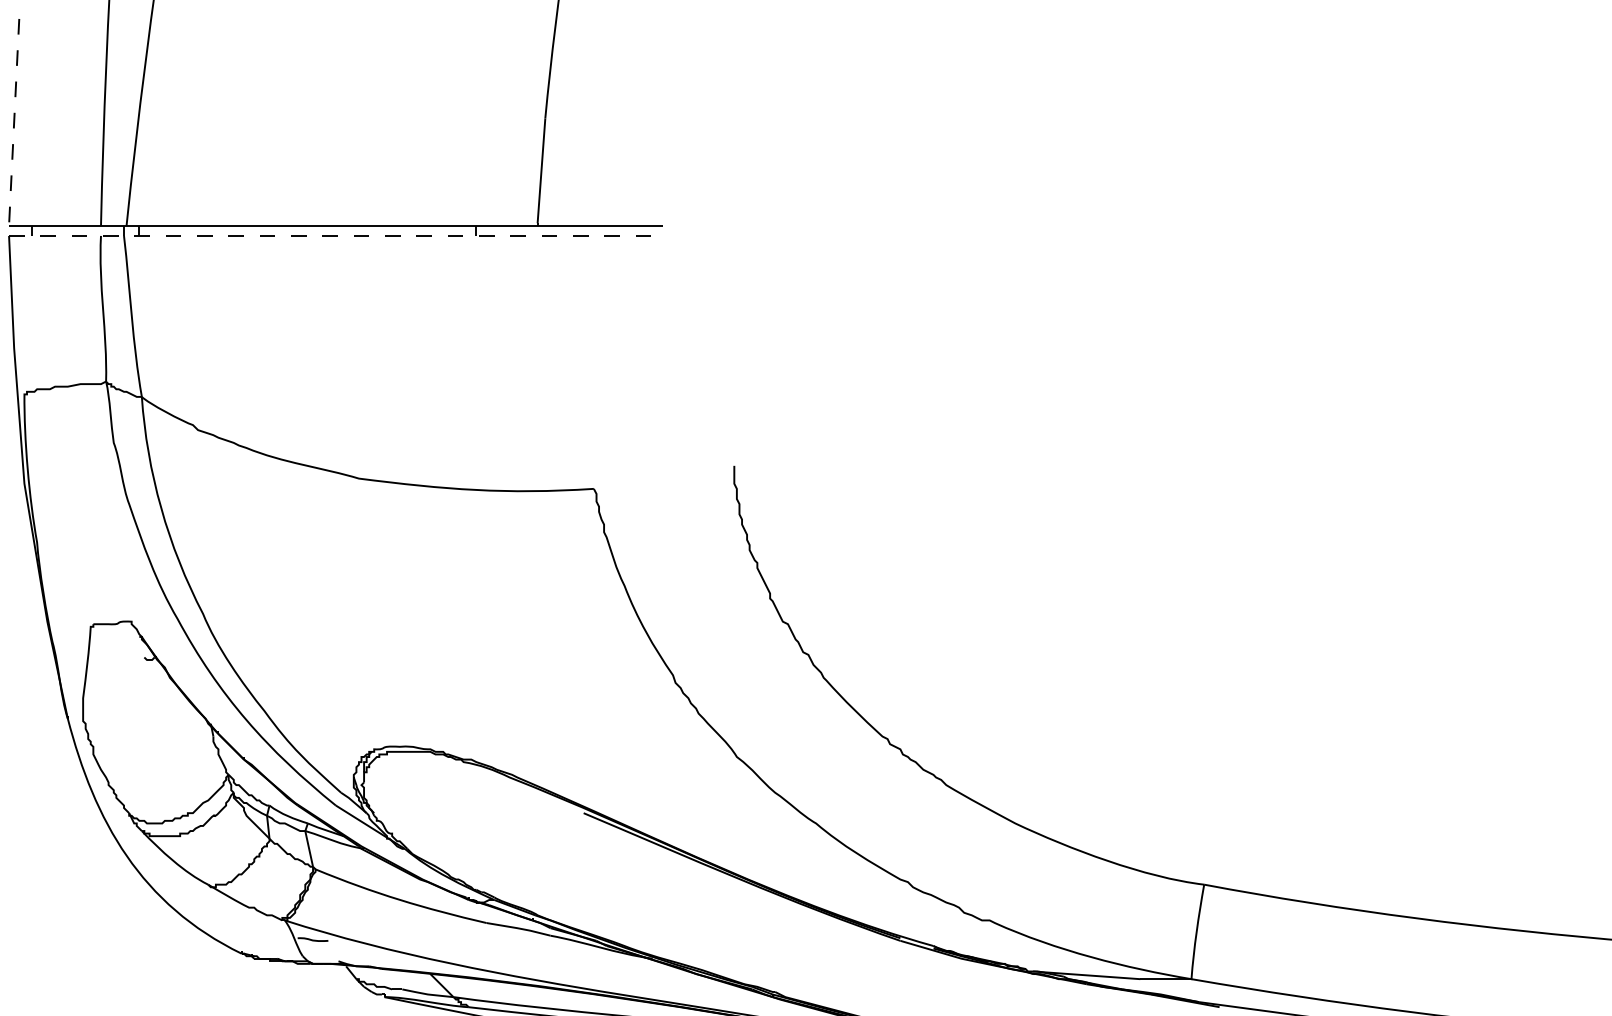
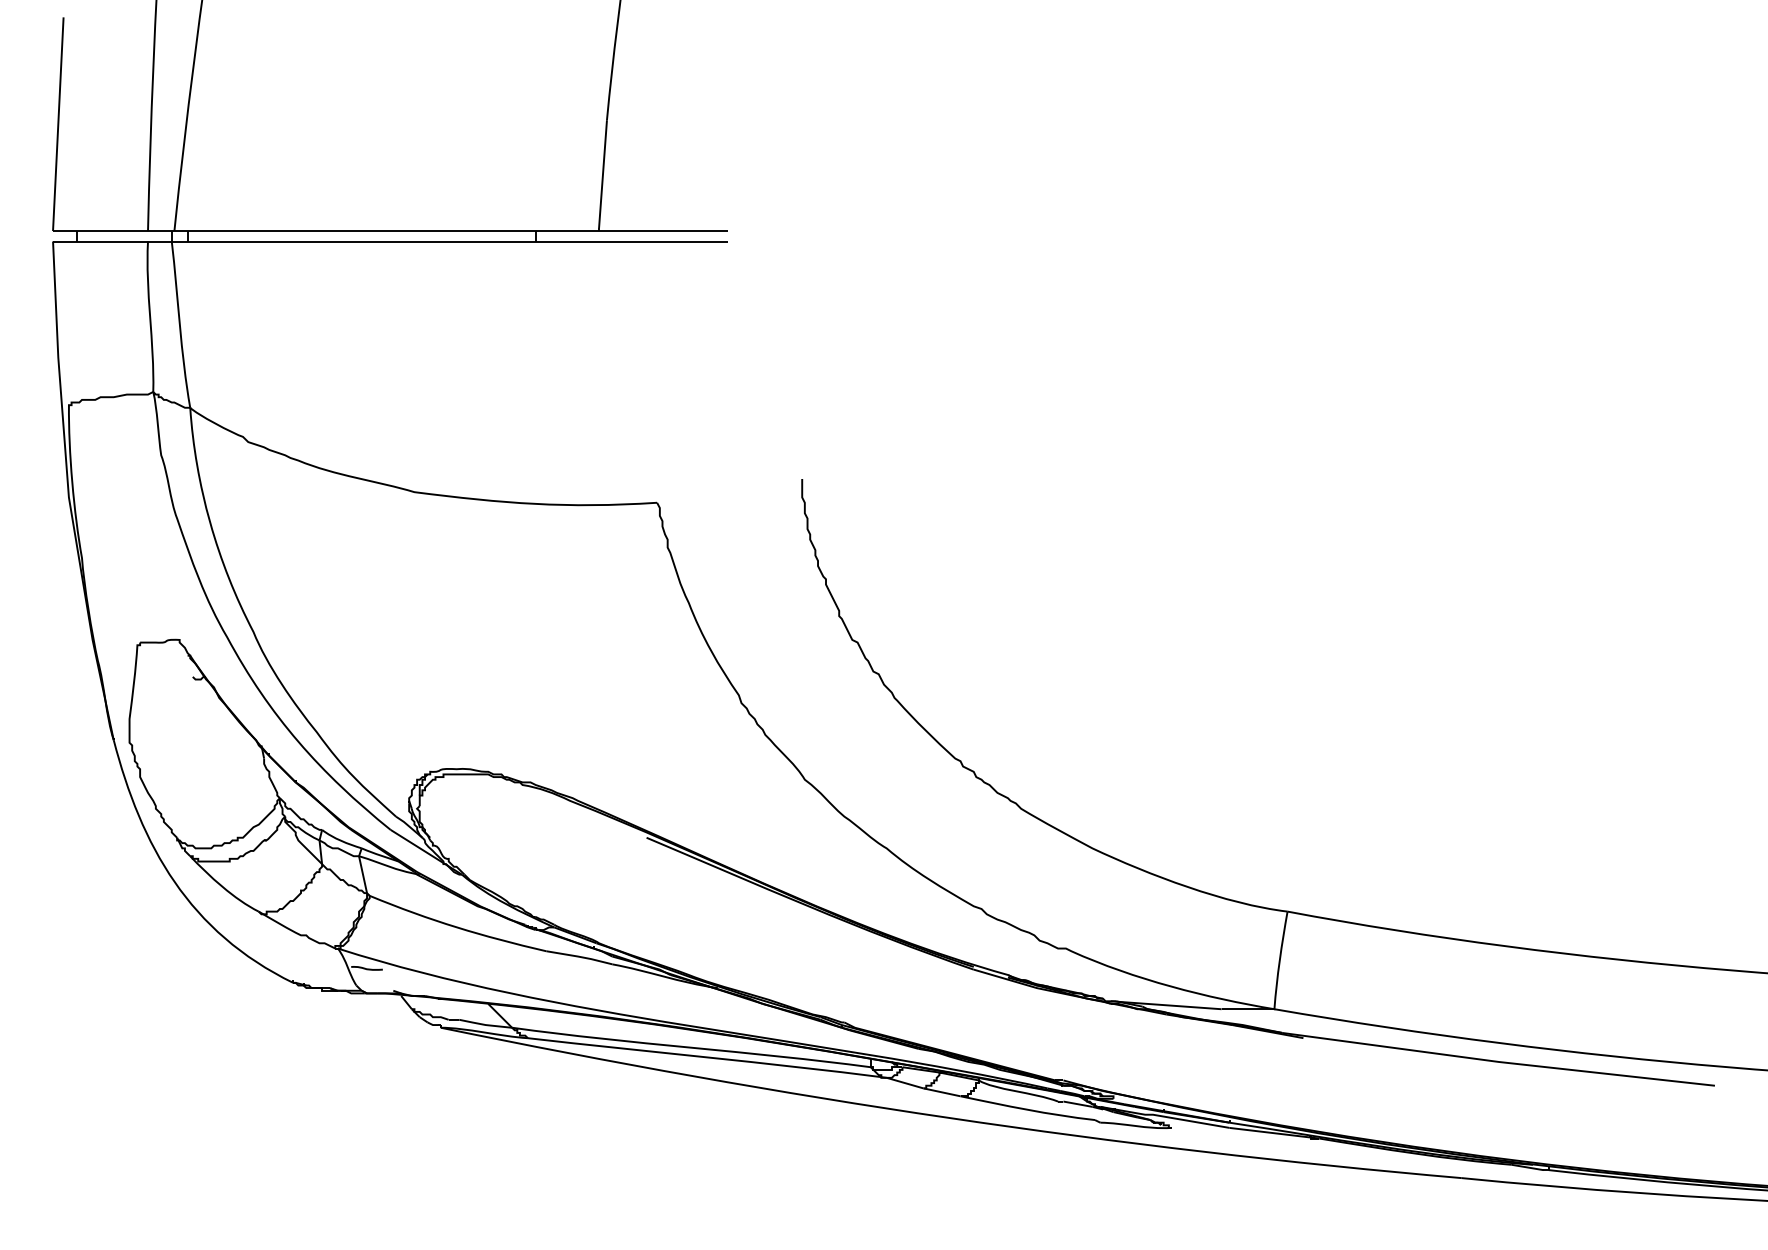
line: (14, 122) -> (58, 124), dashed -> solid
line: (335, 235) -> (390, 241), dashed -> solid

